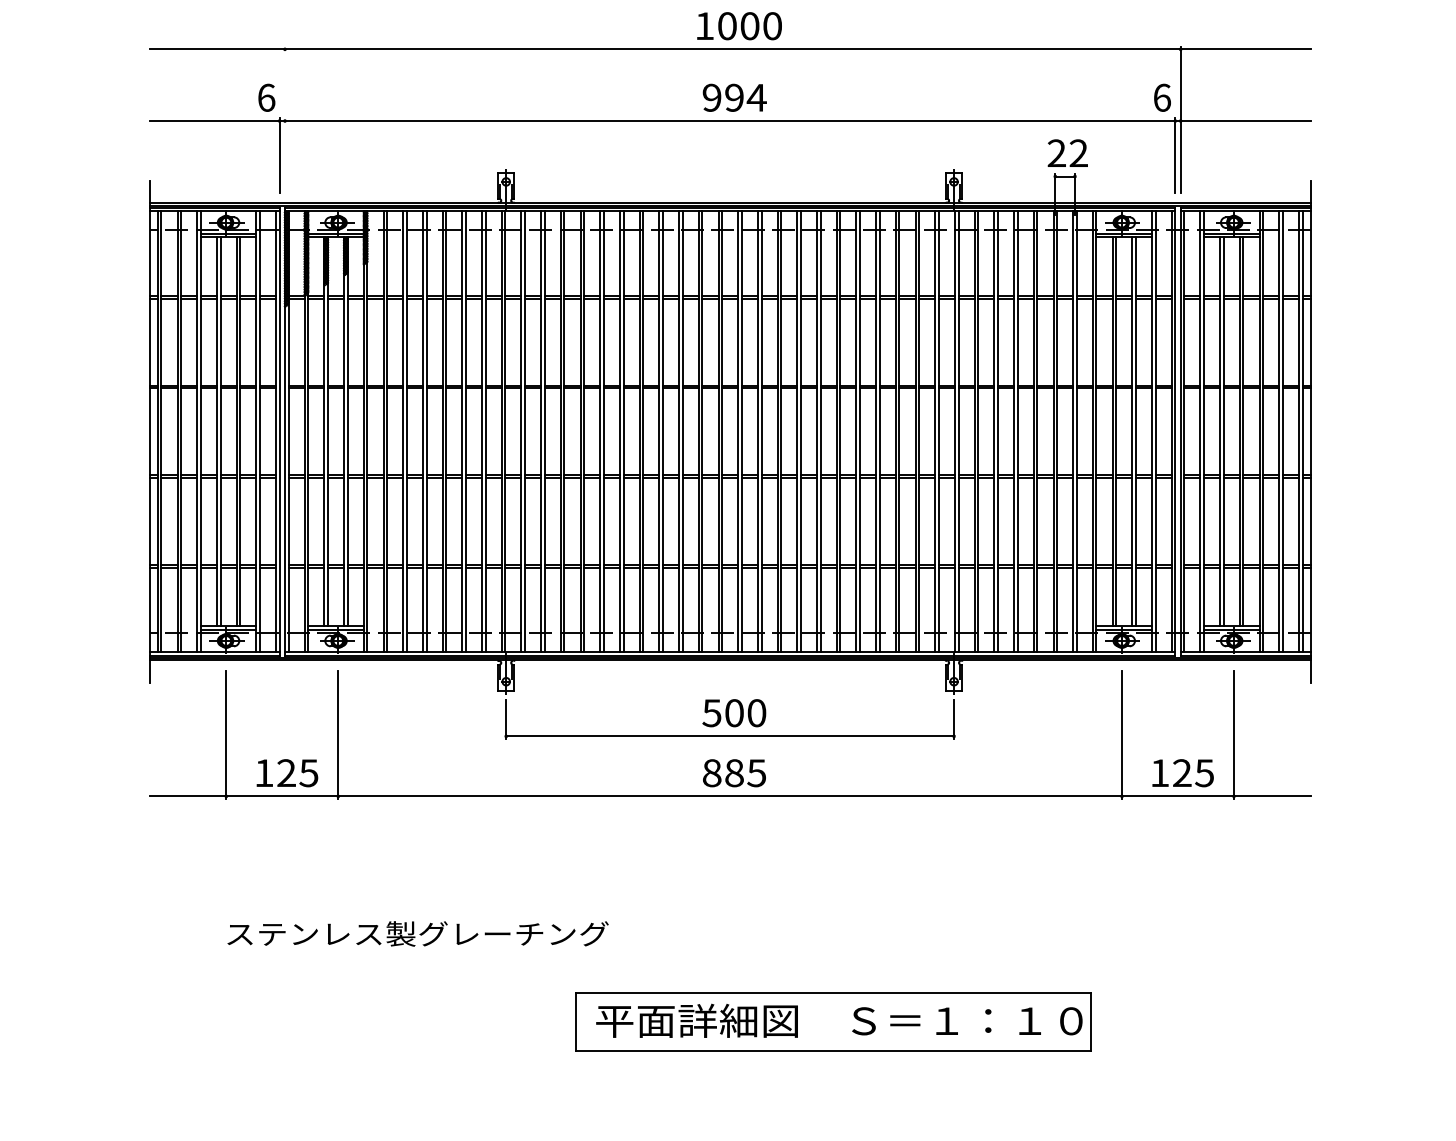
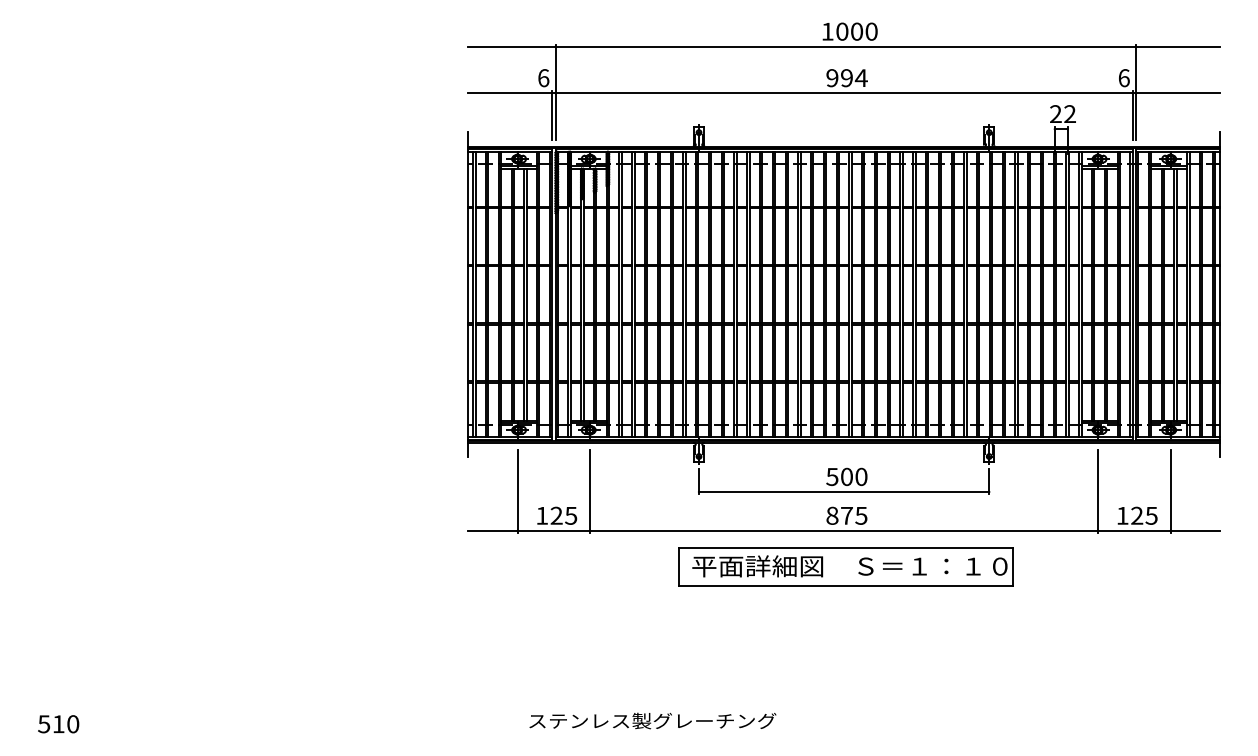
line: (284, 119) -> (555, 92), added
text: (733, 772) -> (846, 515), 885 -> 875
text: (417, 933) -> (652, 720), moved
part: (832, 1021) -> (845, 566), moved

